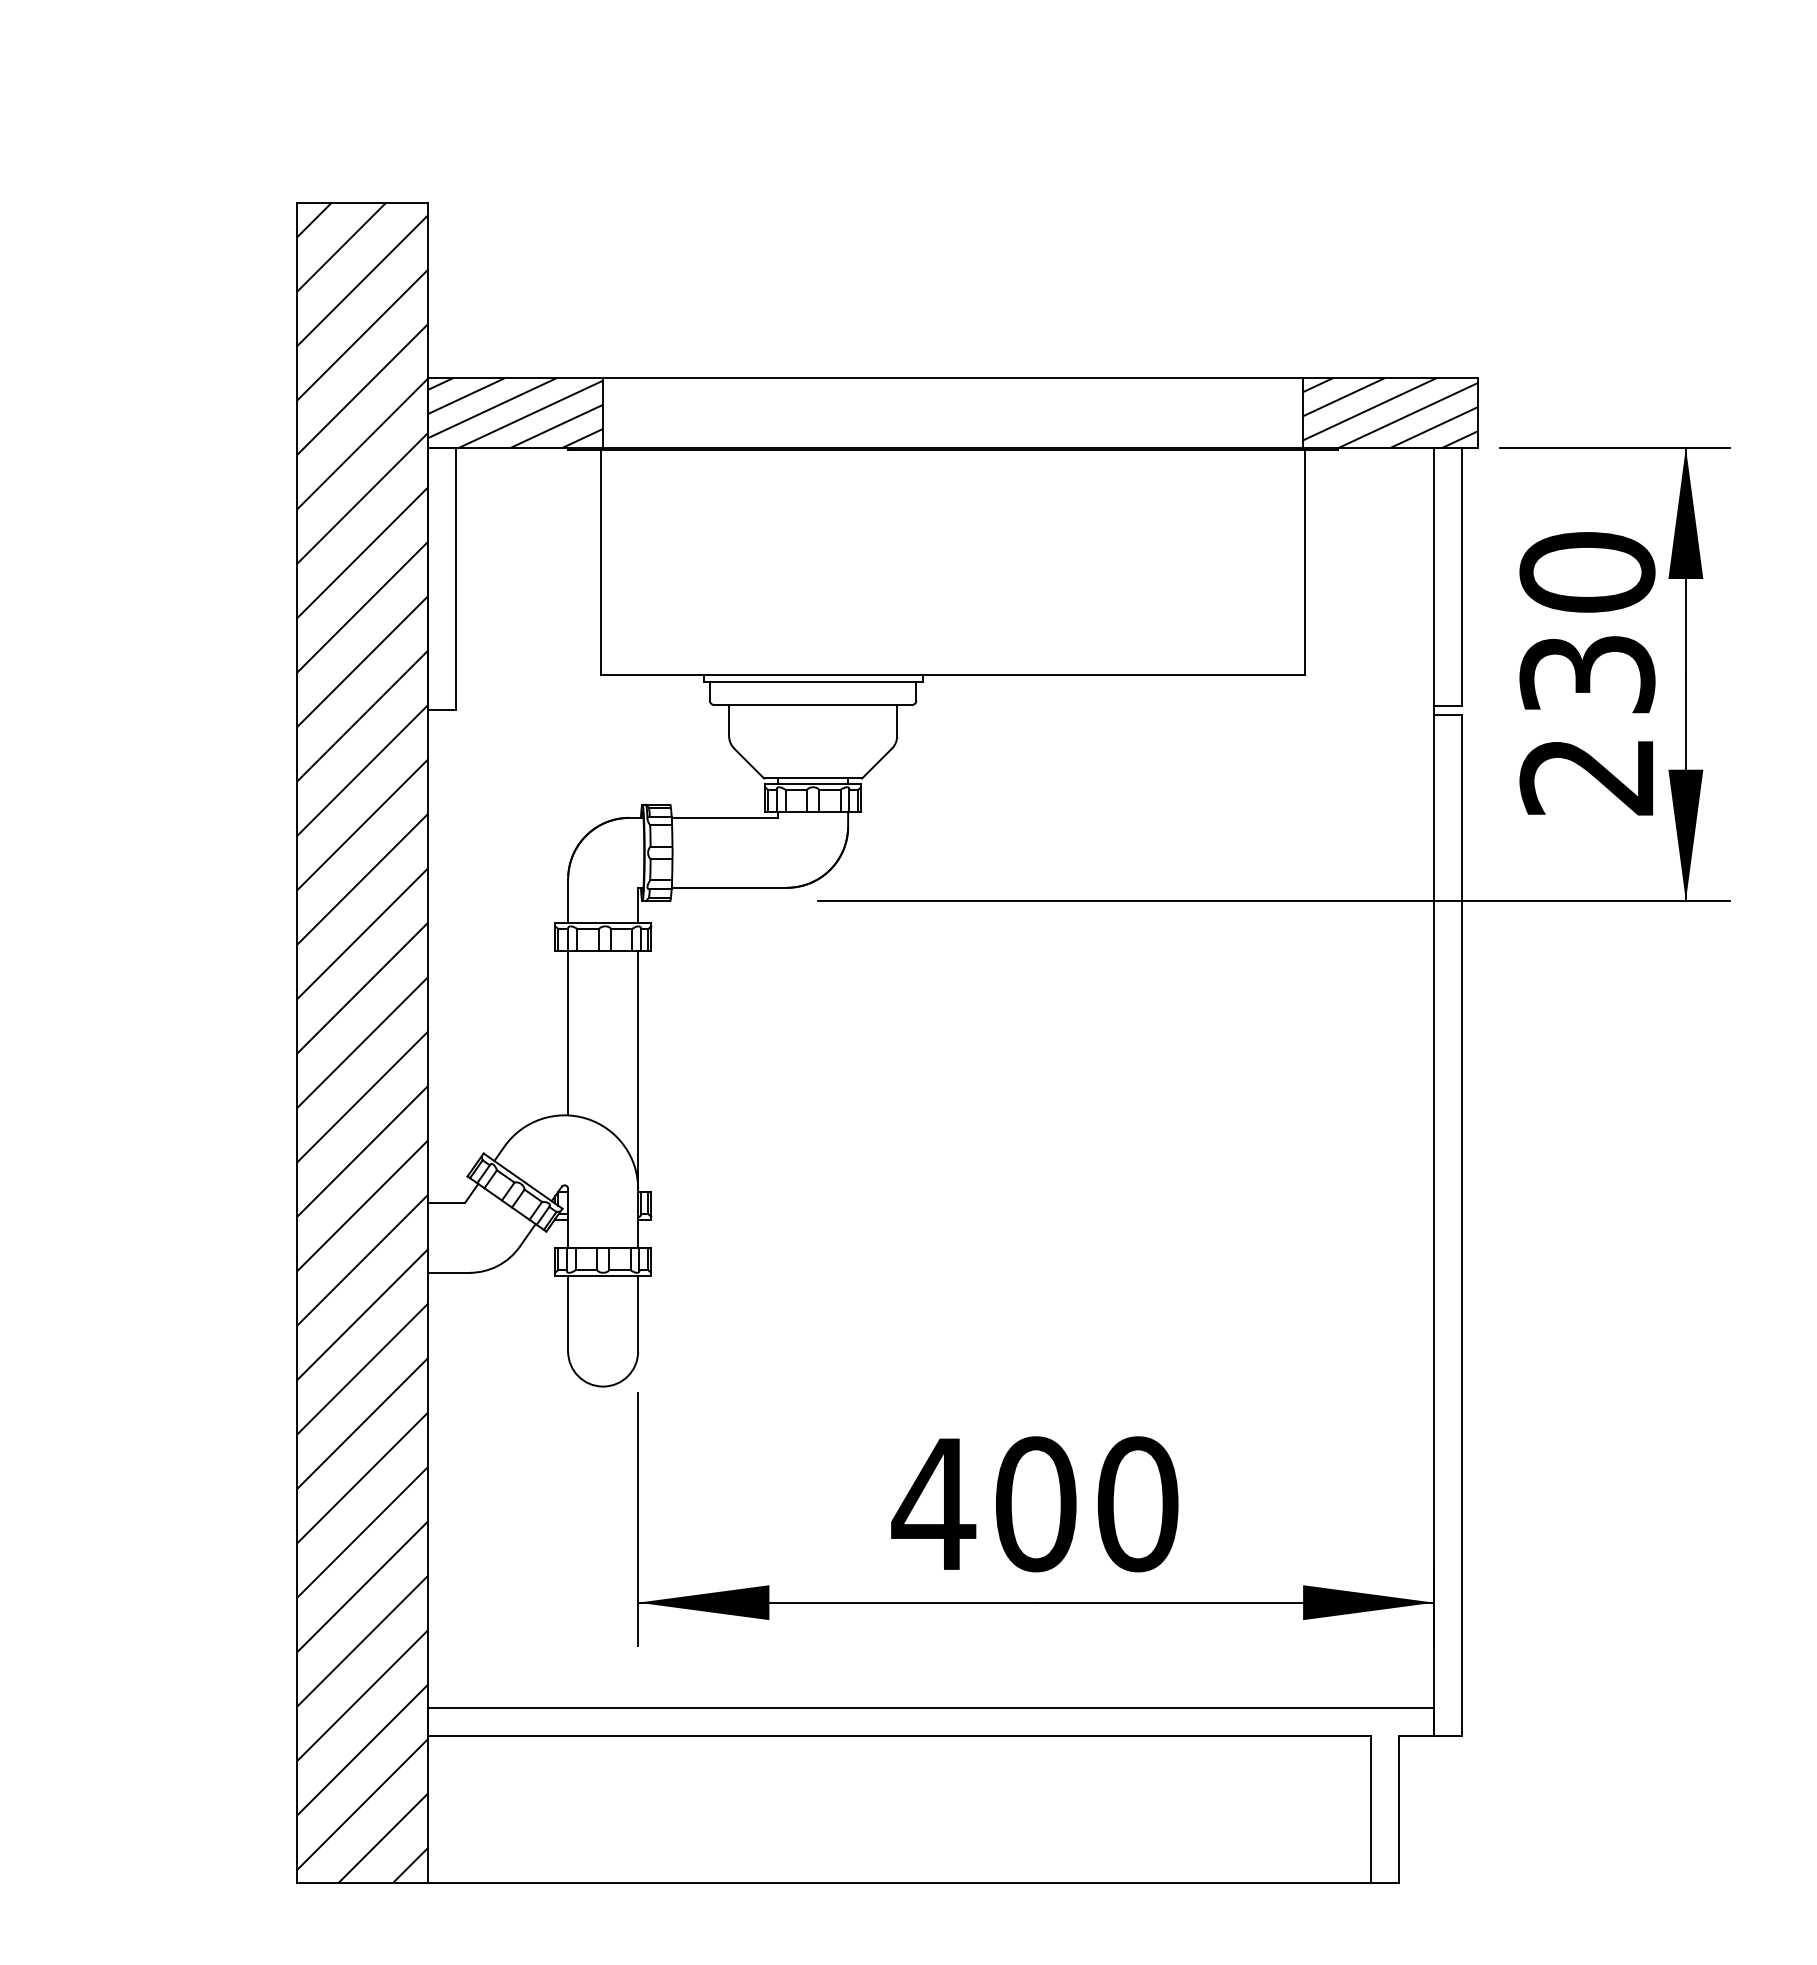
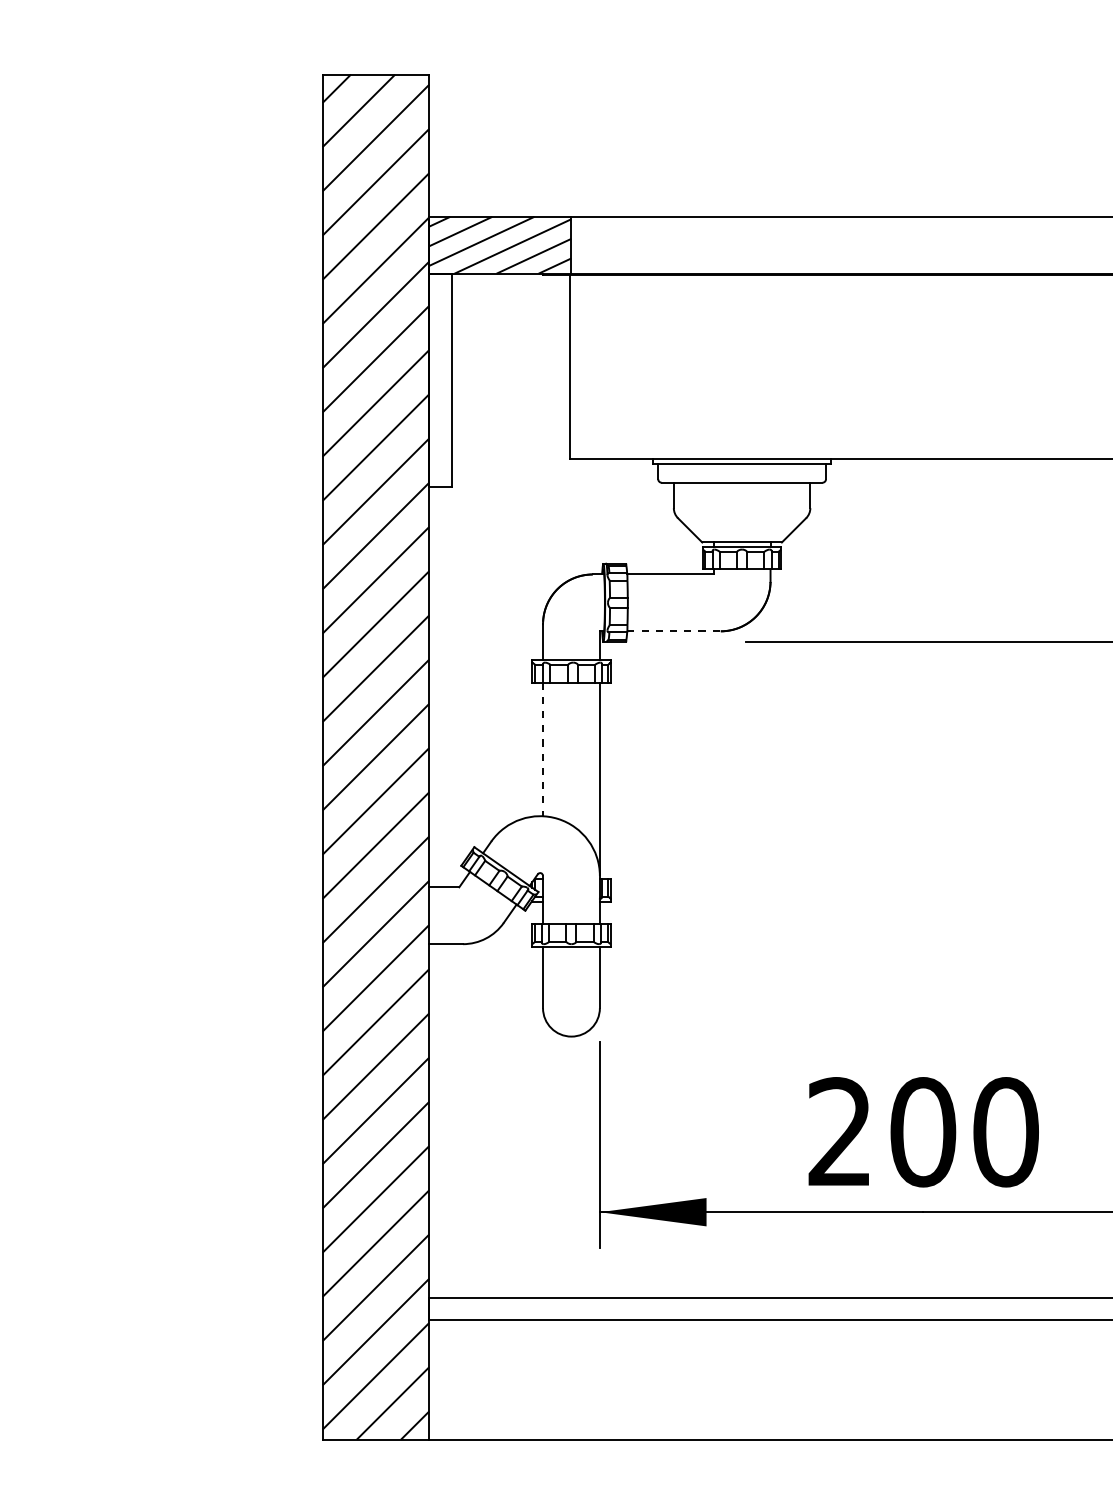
line: (729, 887) -> (674, 631), solid -> dashed
line: (568, 1033) -> (543, 749), solid -> dashed
text: (933, 1502) -> (839, 1130), 400 -> 200

